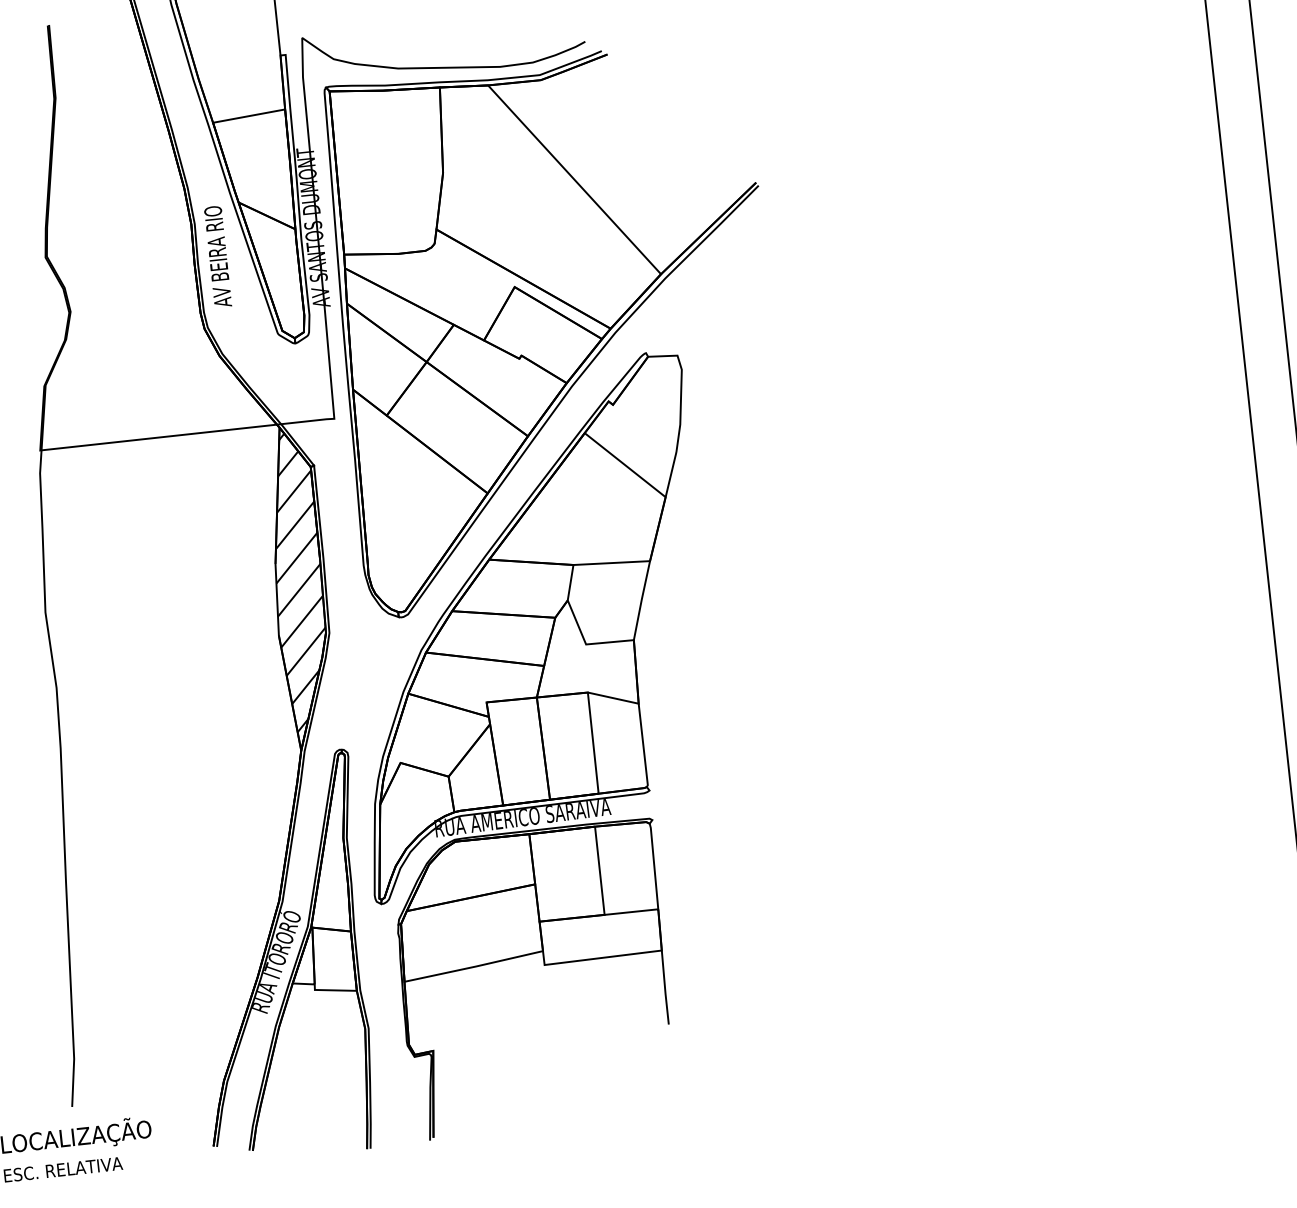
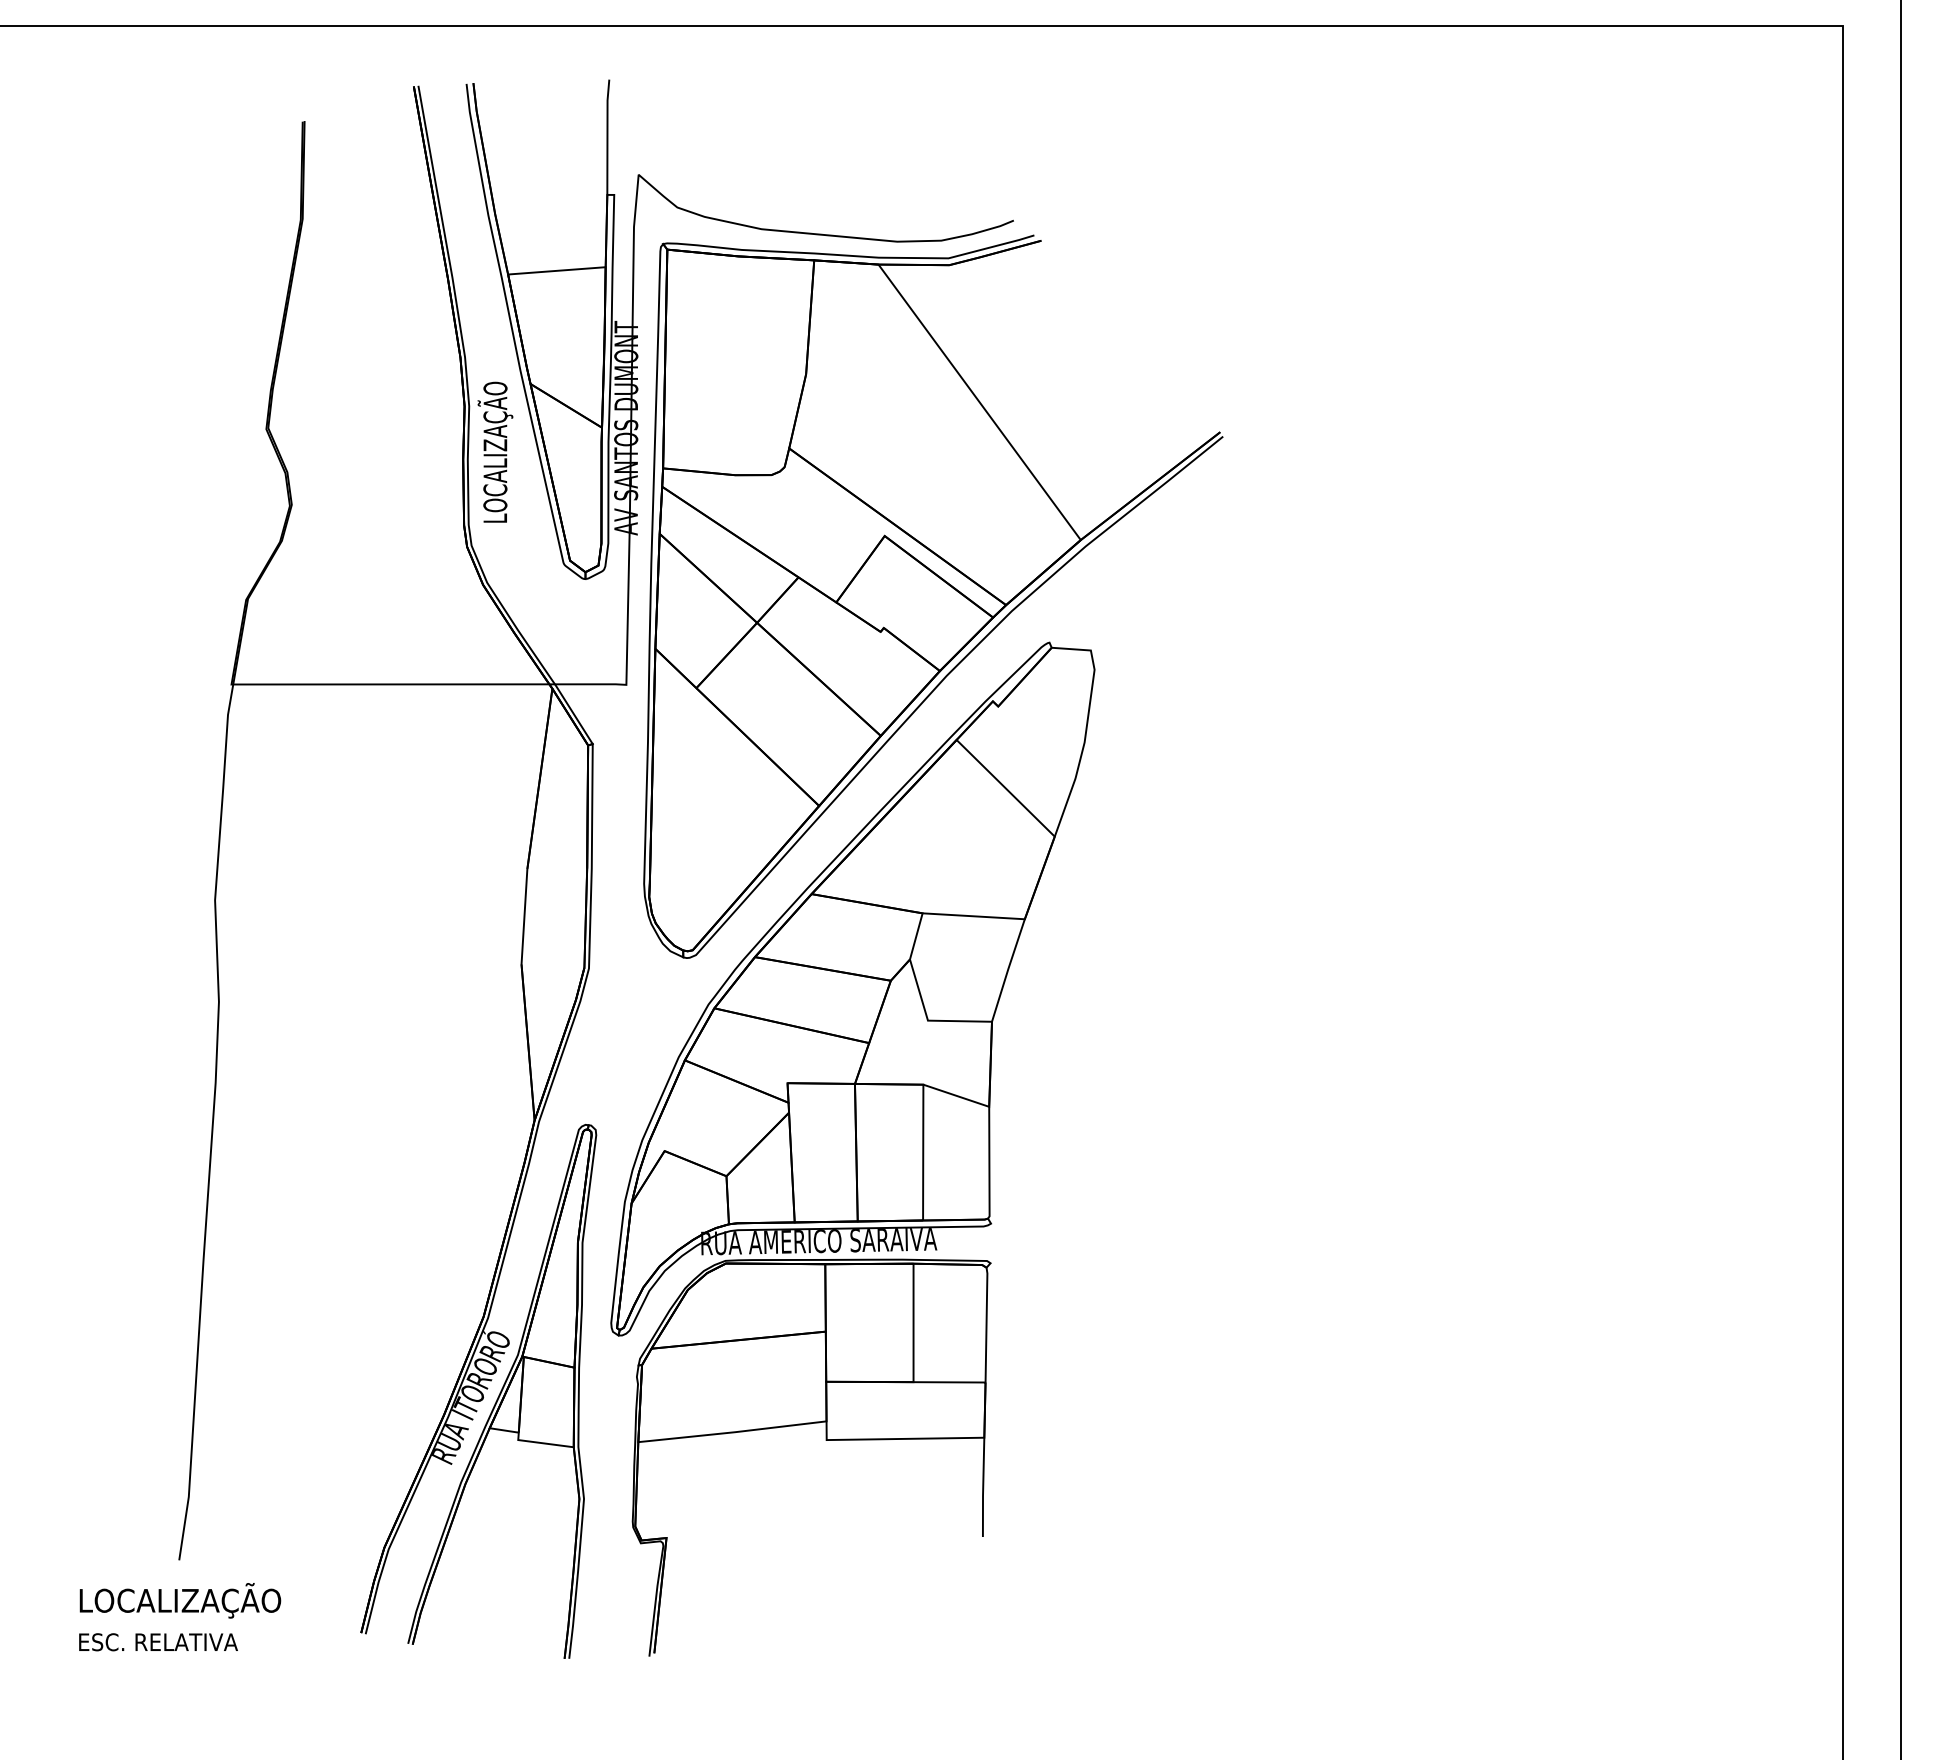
text: (218, 255) -> (495, 451), AV BEIRA RIO -> LOCALIZAÇÃO
hatch: (298, 582) -> (555, 896), removed

